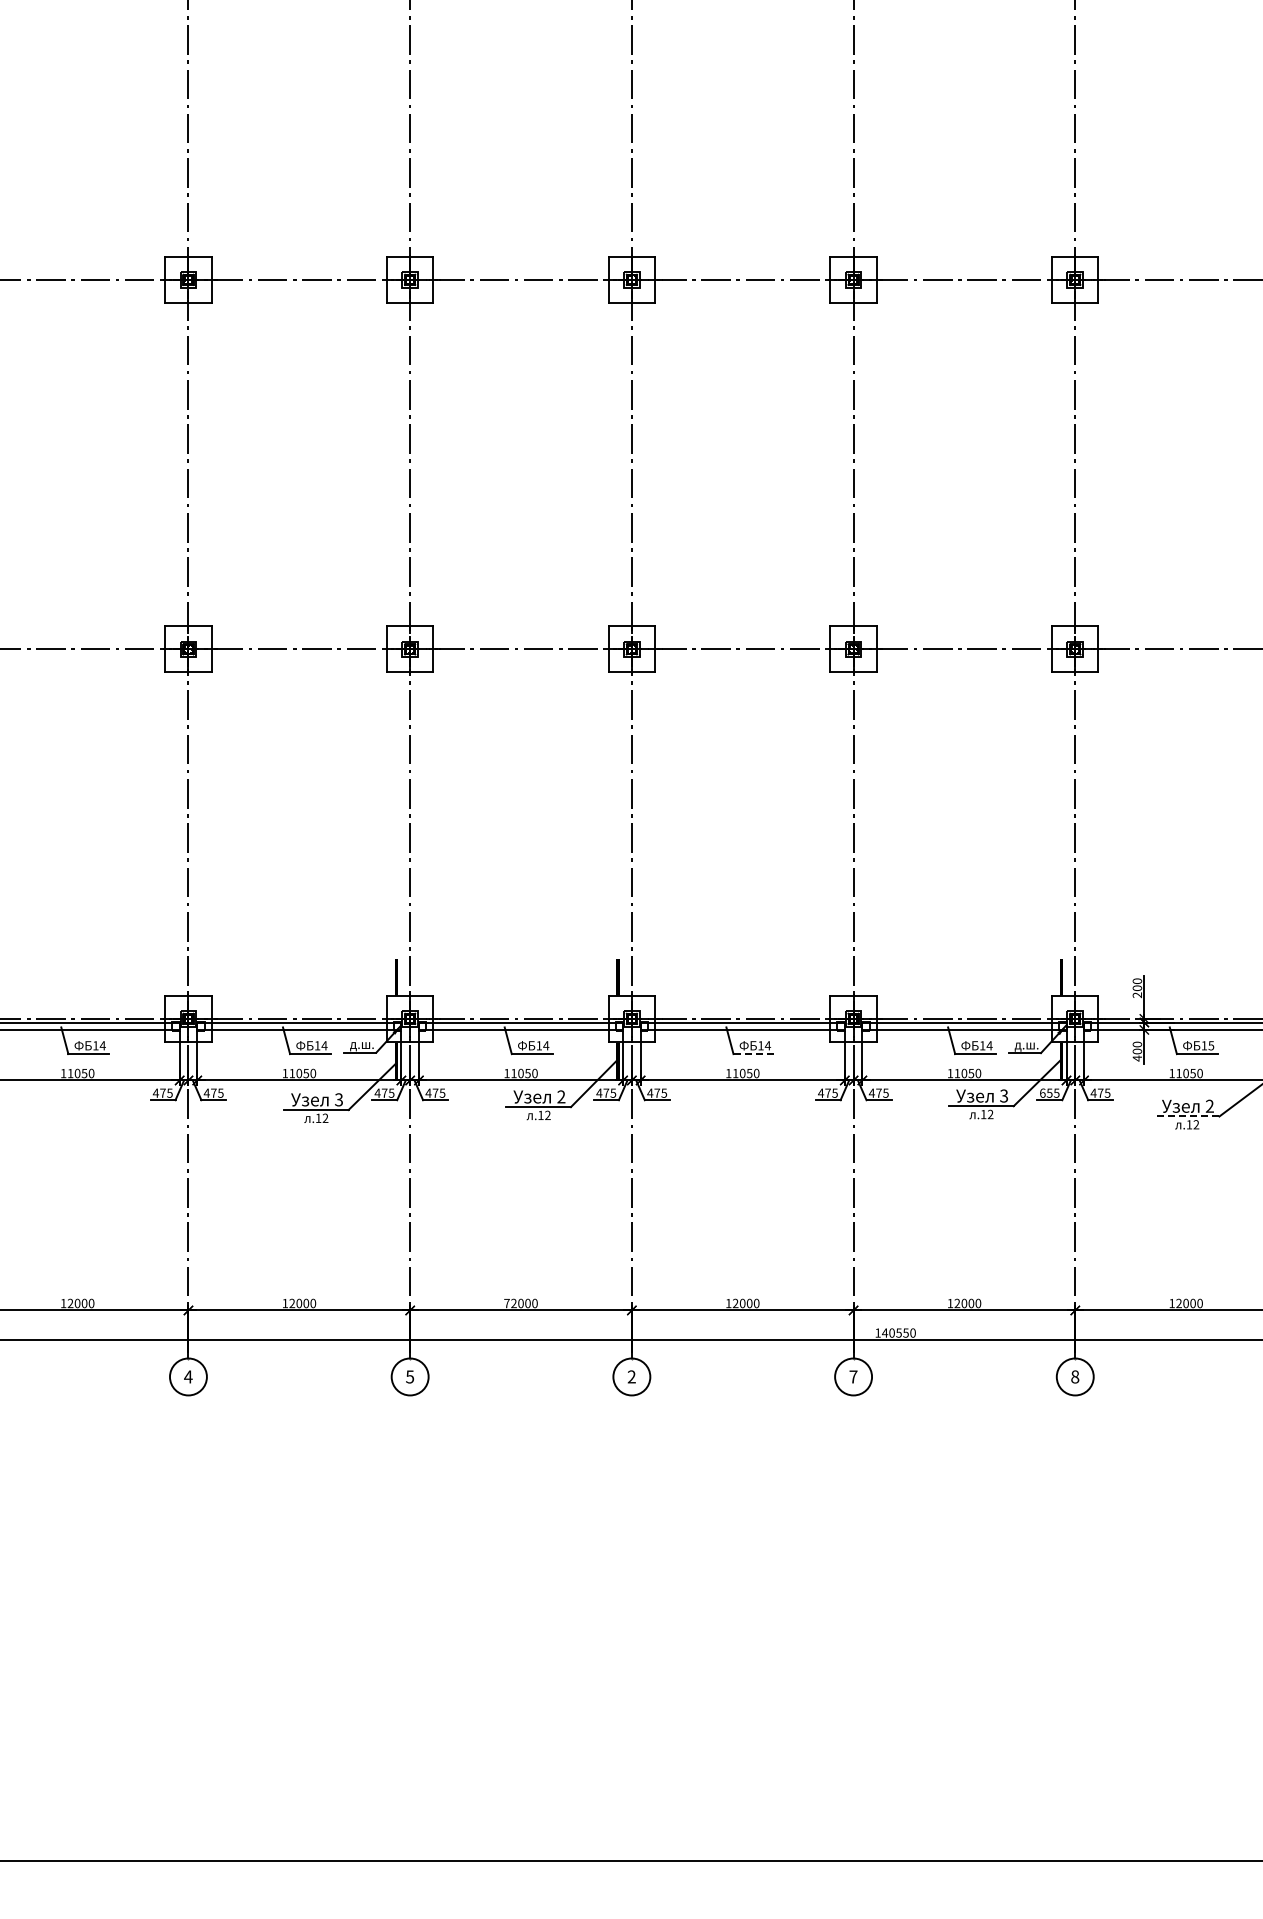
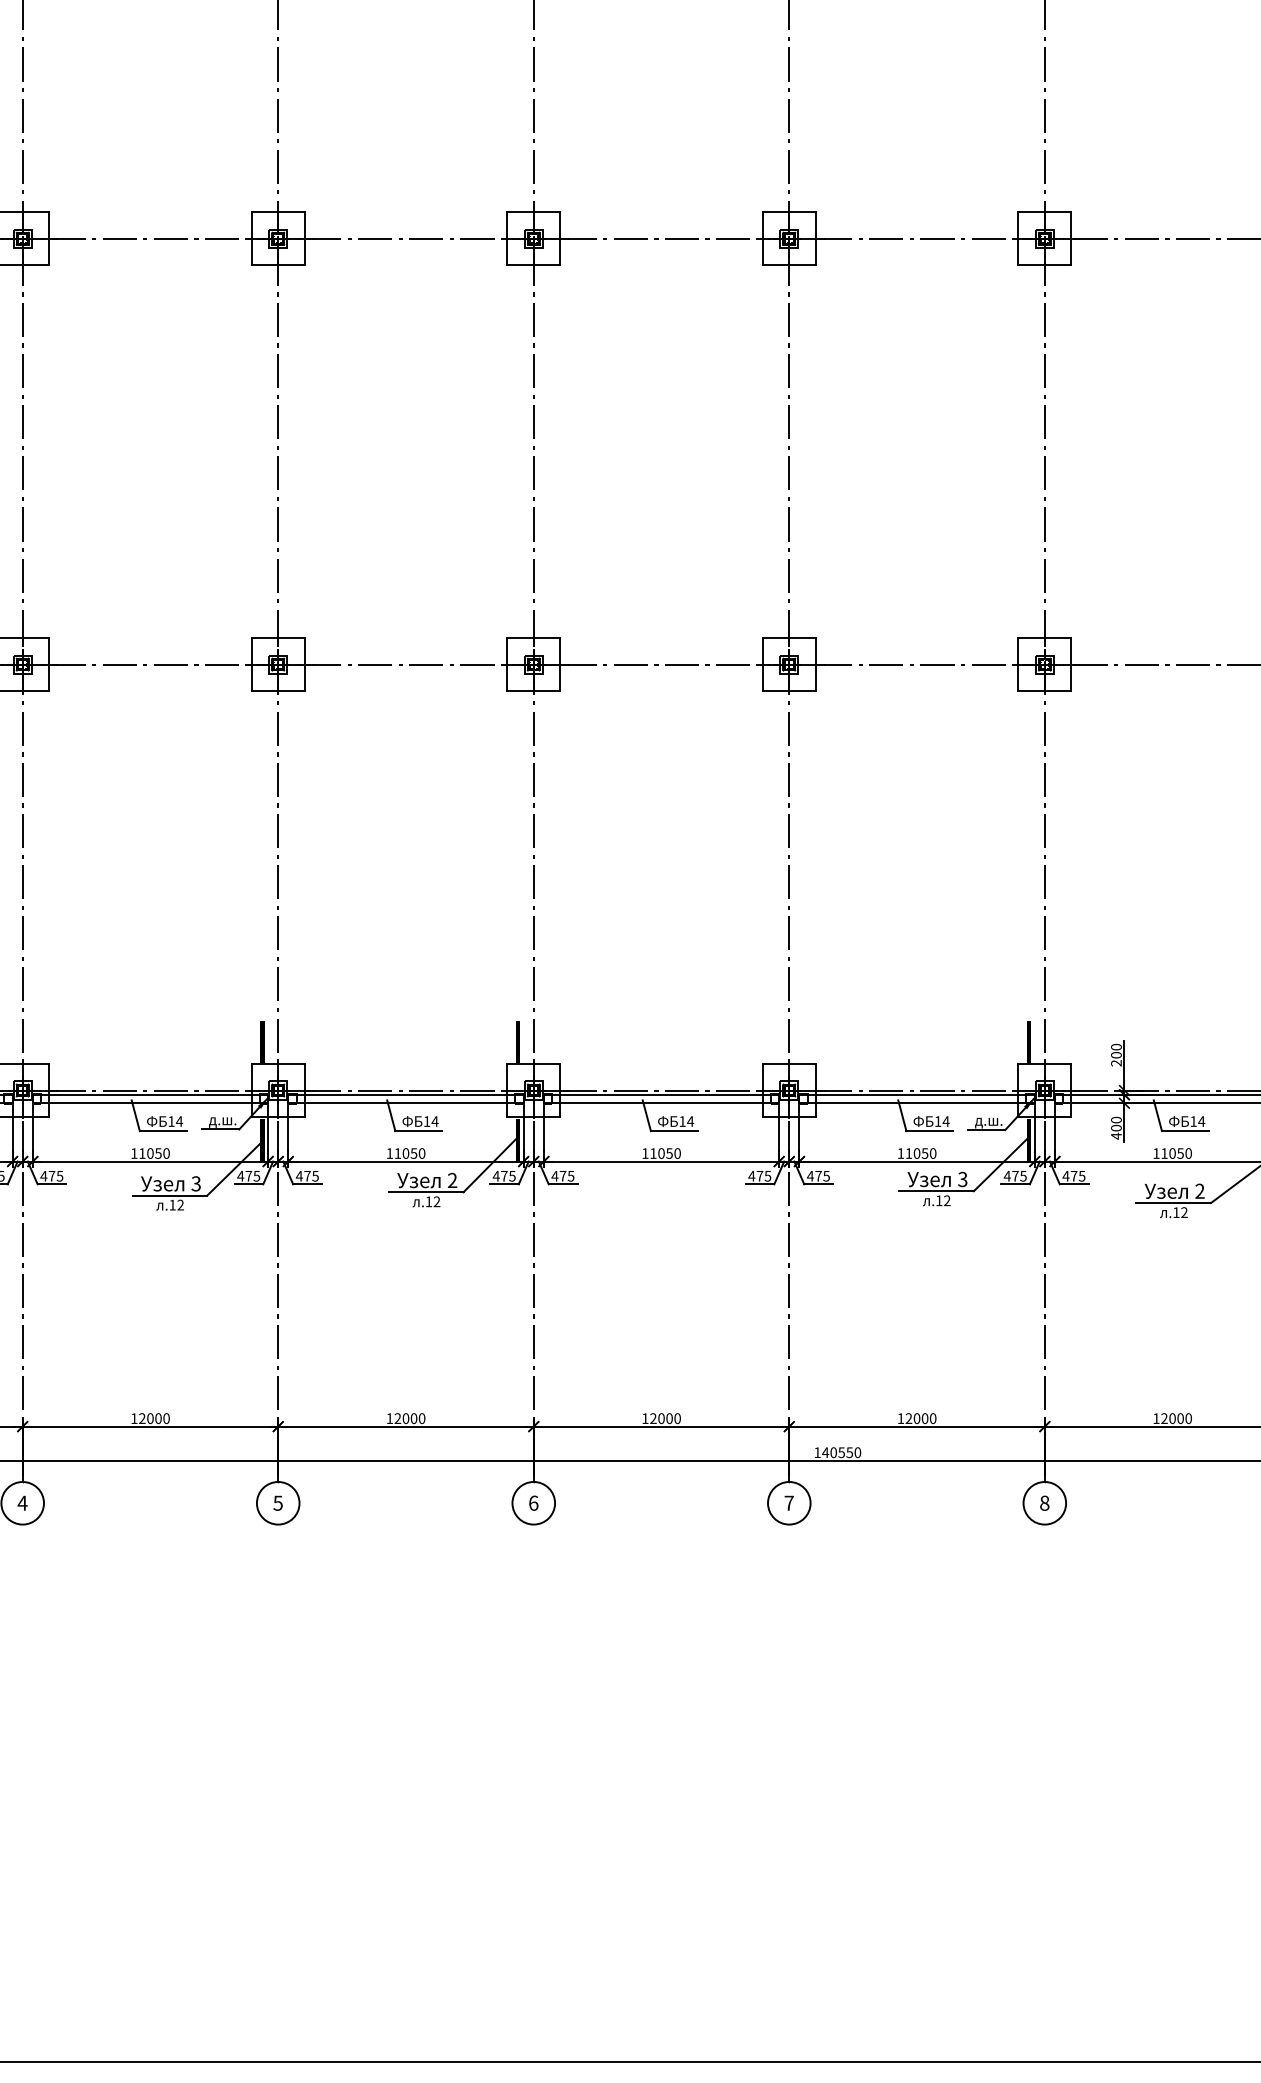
text: (1211, 1045) -> (1201, 1121), 15 -> 14
line: (754, 1054) -> (675, 1131), dashed -> solid
text: (1045, 1092) -> (1010, 1175), 655 -> 475
line: (1186, 1116) -> (1173, 1203), dashed -> solid
text: (506, 1303) -> (389, 1418), 72000 -> 12000
text: (631, 1376) -> (533, 1502), 2 -> 6

